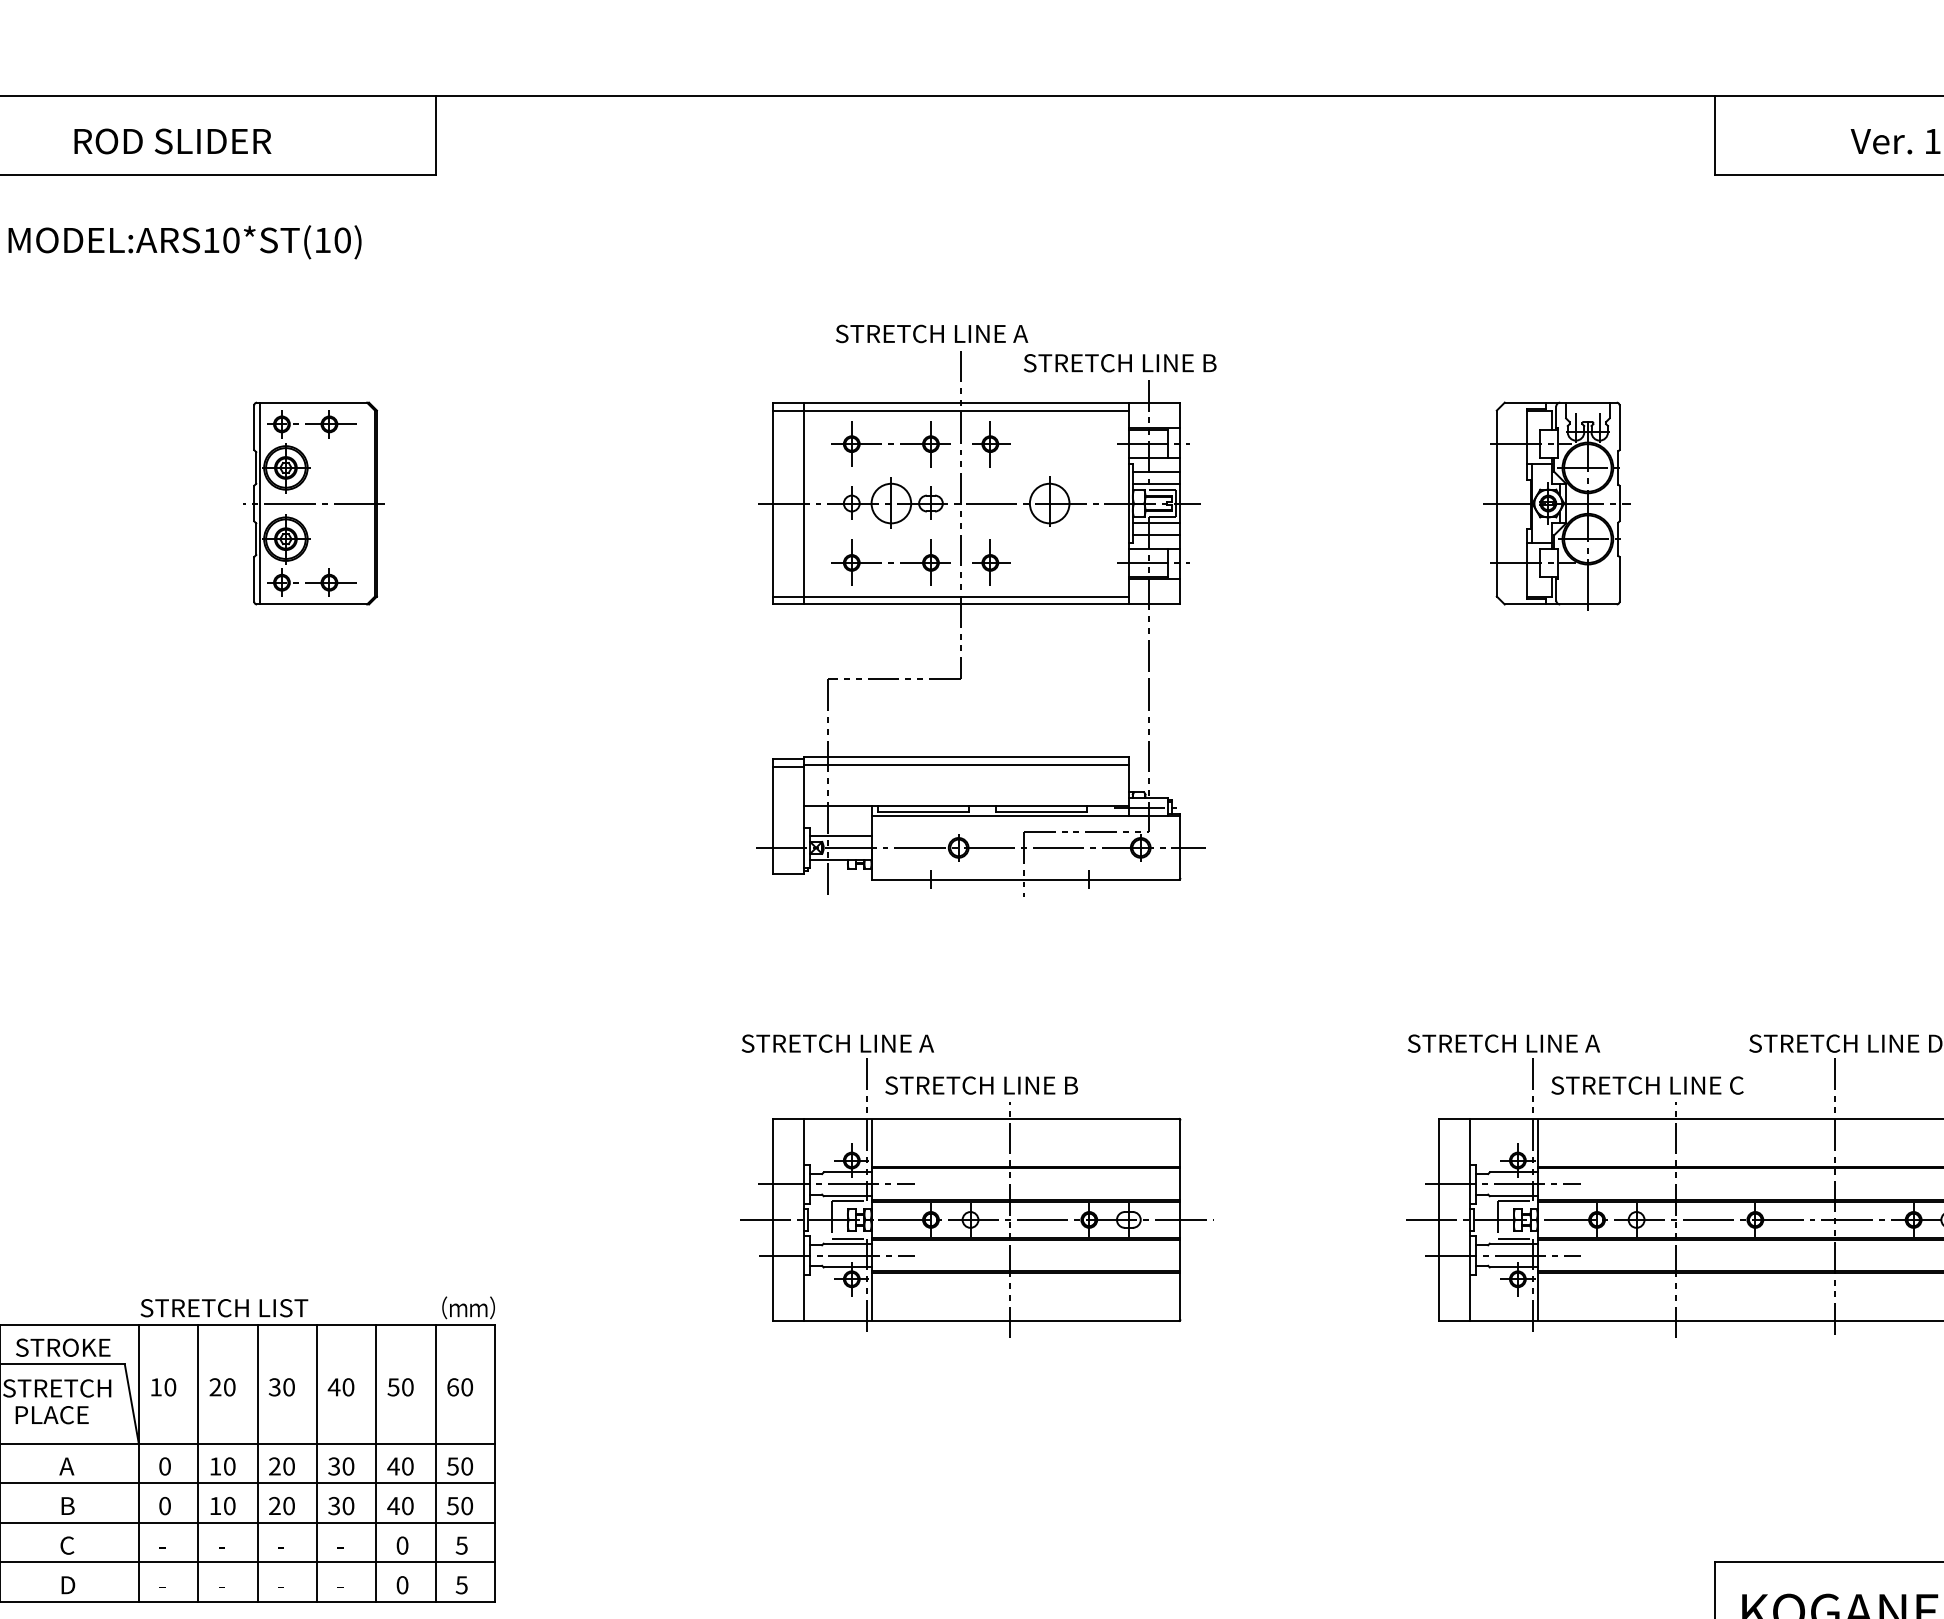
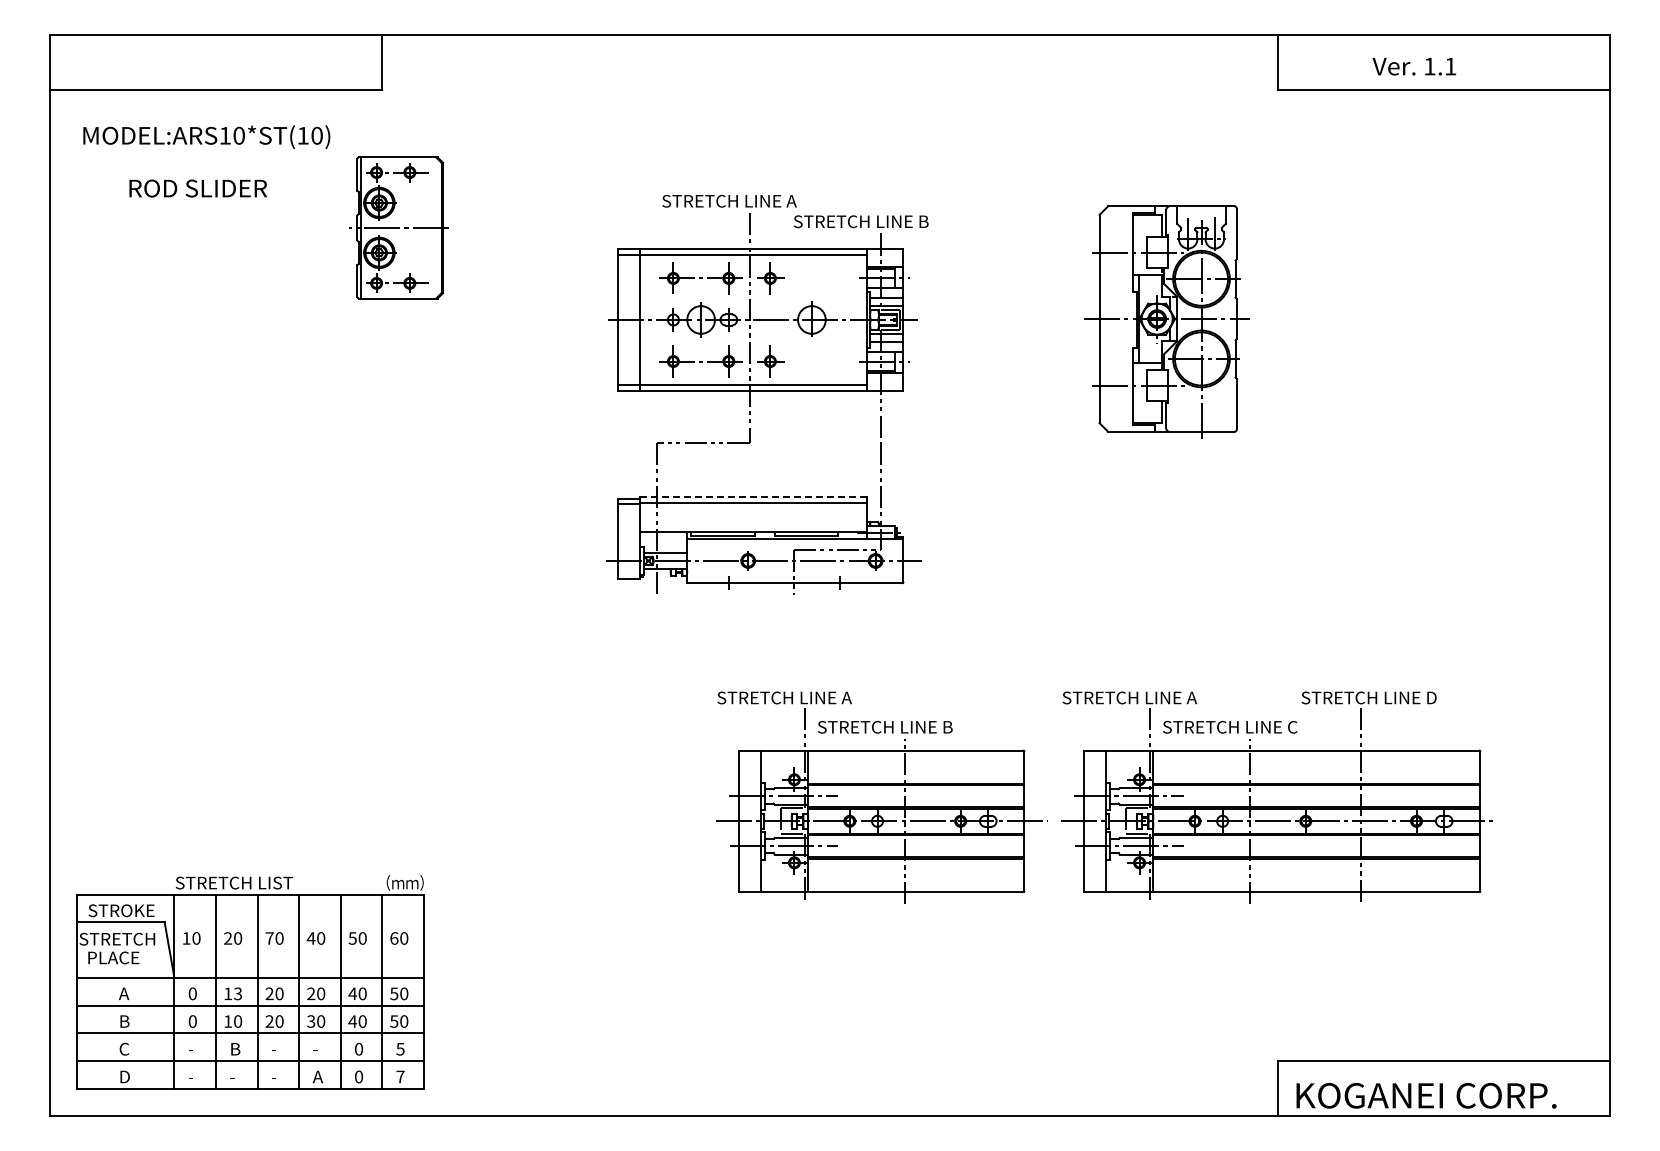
text: (171, 141) -> (197, 188), moved
part: (313, 502) -> (398, 227), moved
part: (1556, 505) -> (1166, 321), size x1.6
line: (966, 757) -> (753, 497), solid -> dashed
part: (976, 1185) -> (881, 797), moved
text: (274, 1387) -> (269, 938), 30 -> 70
text: (228, 1465) -> (237, 993), 10 -> 13
text: (334, 1467) -> (311, 994), 30 -> 20
text: (226, 1545) -> (235, 1049), - -> B
text: (343, 1584) -> (317, 1076), - -> A
text: (461, 1584) -> (400, 1076), 5 -> 7

